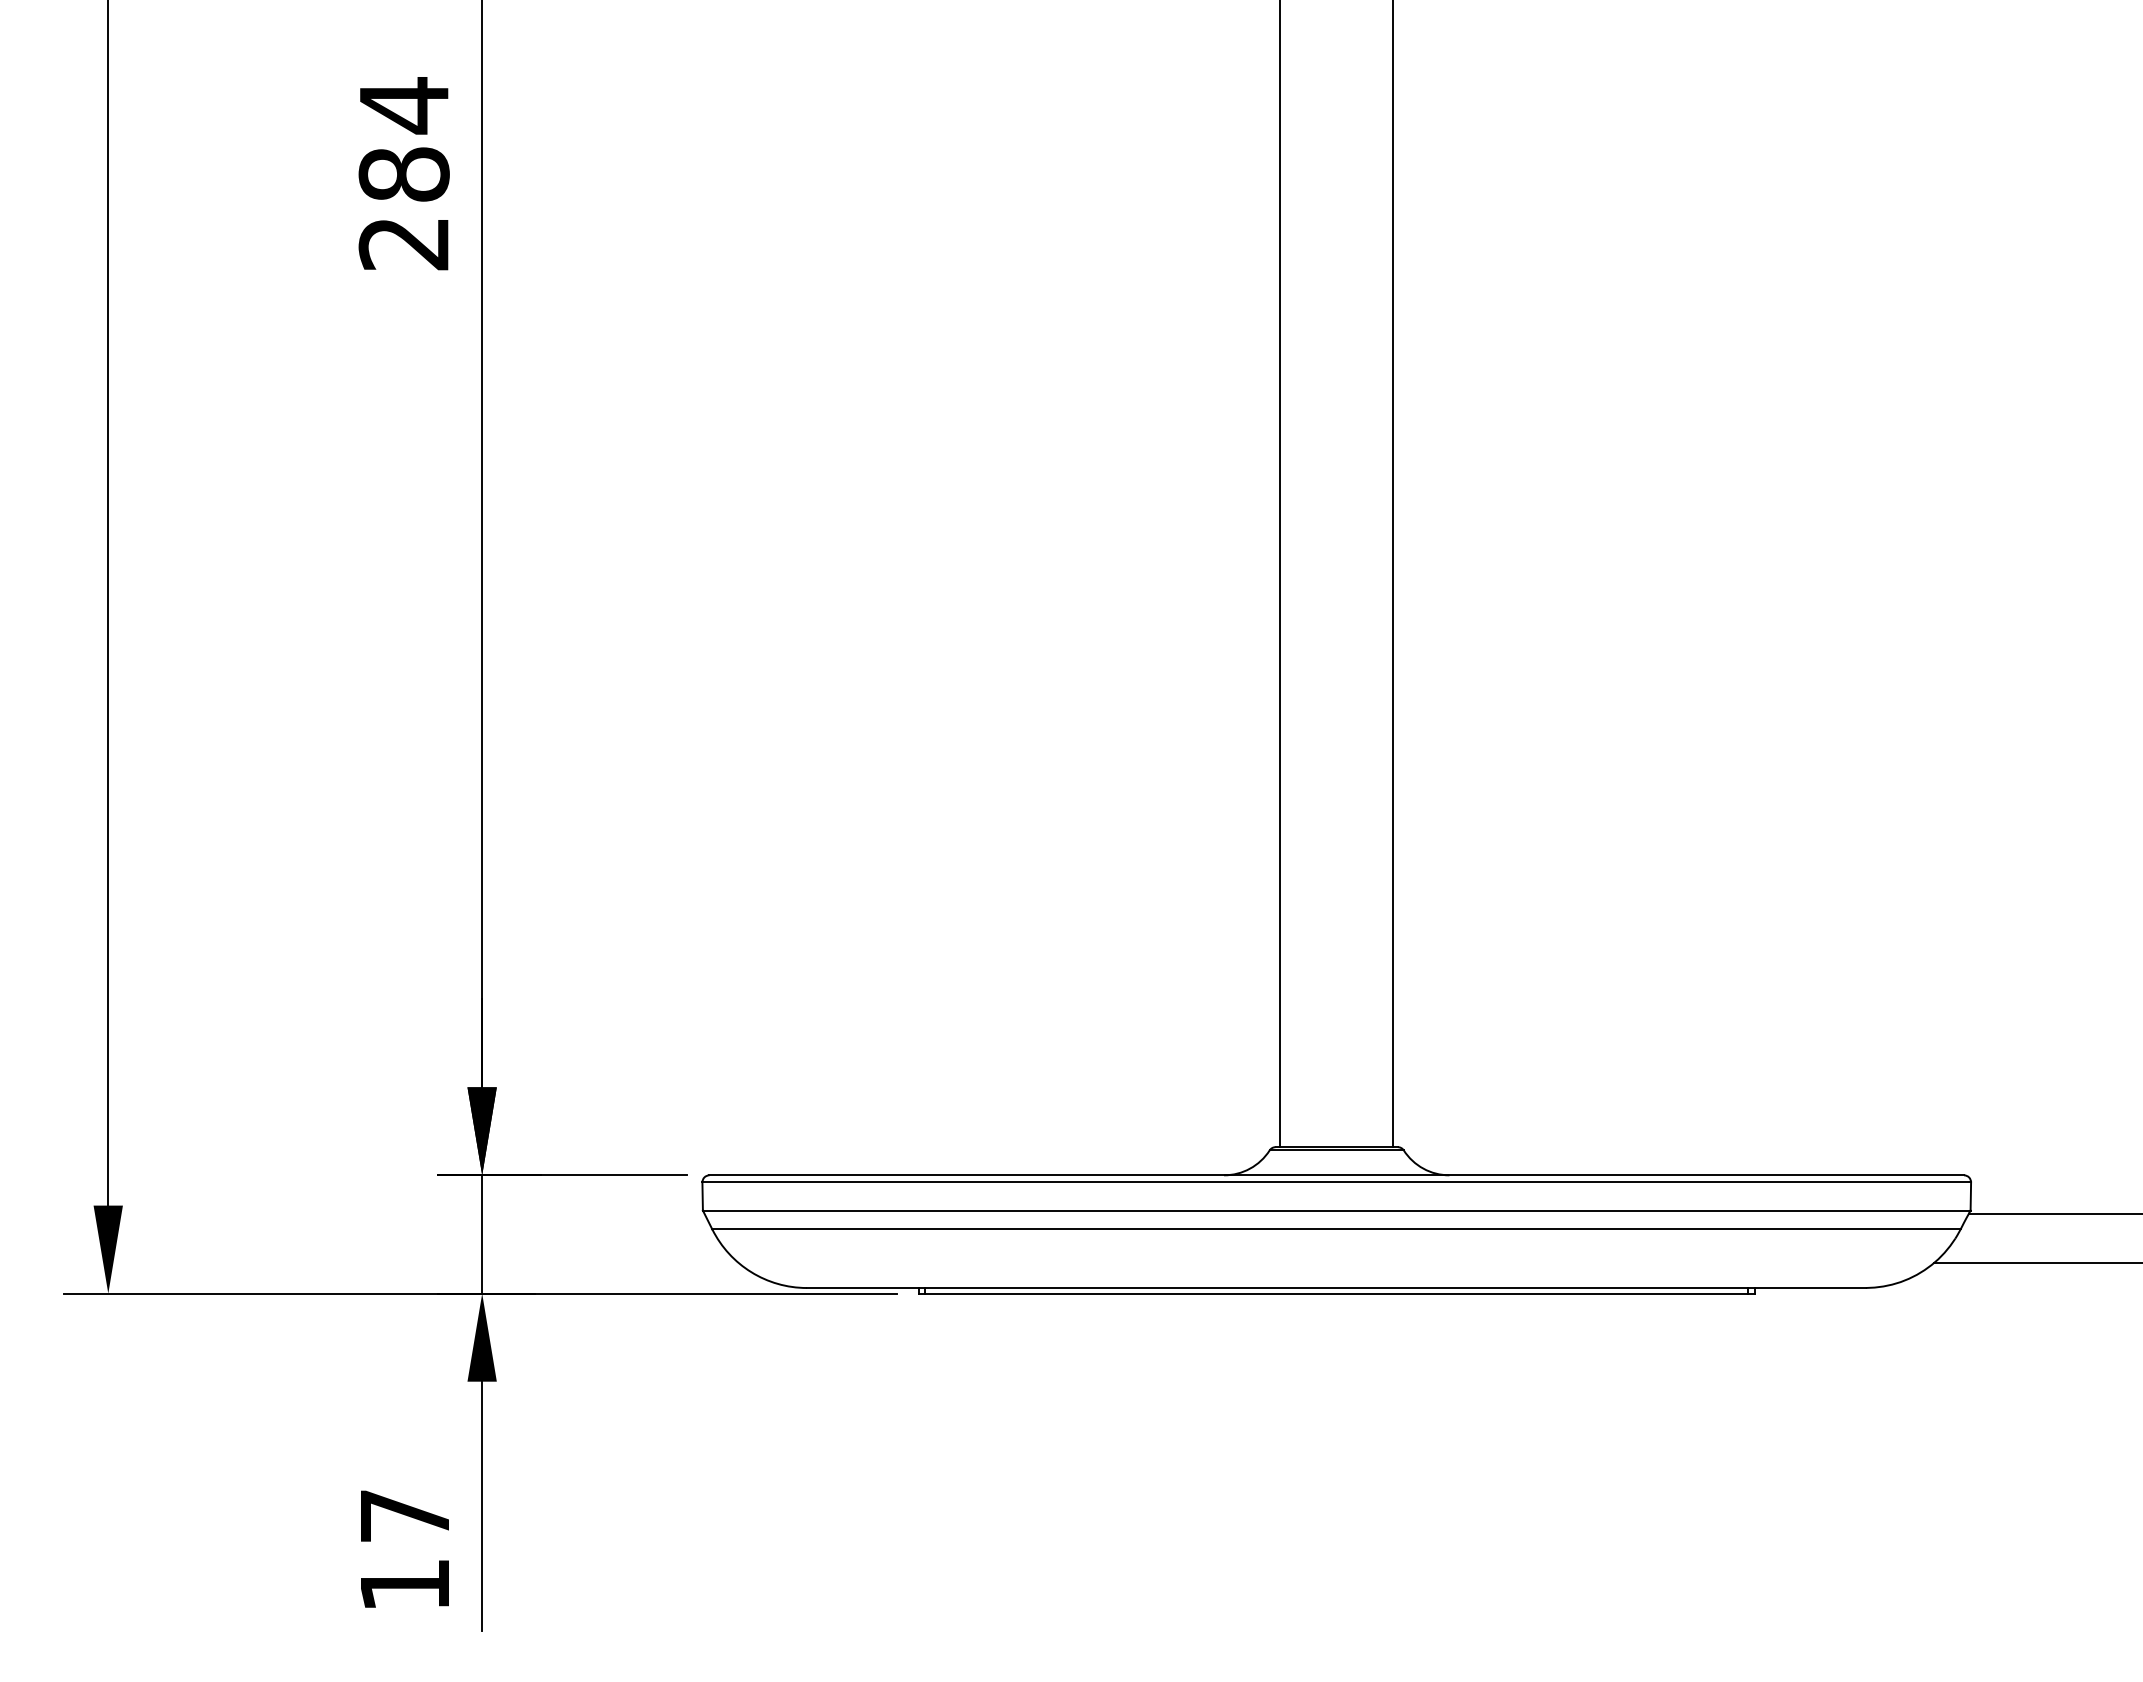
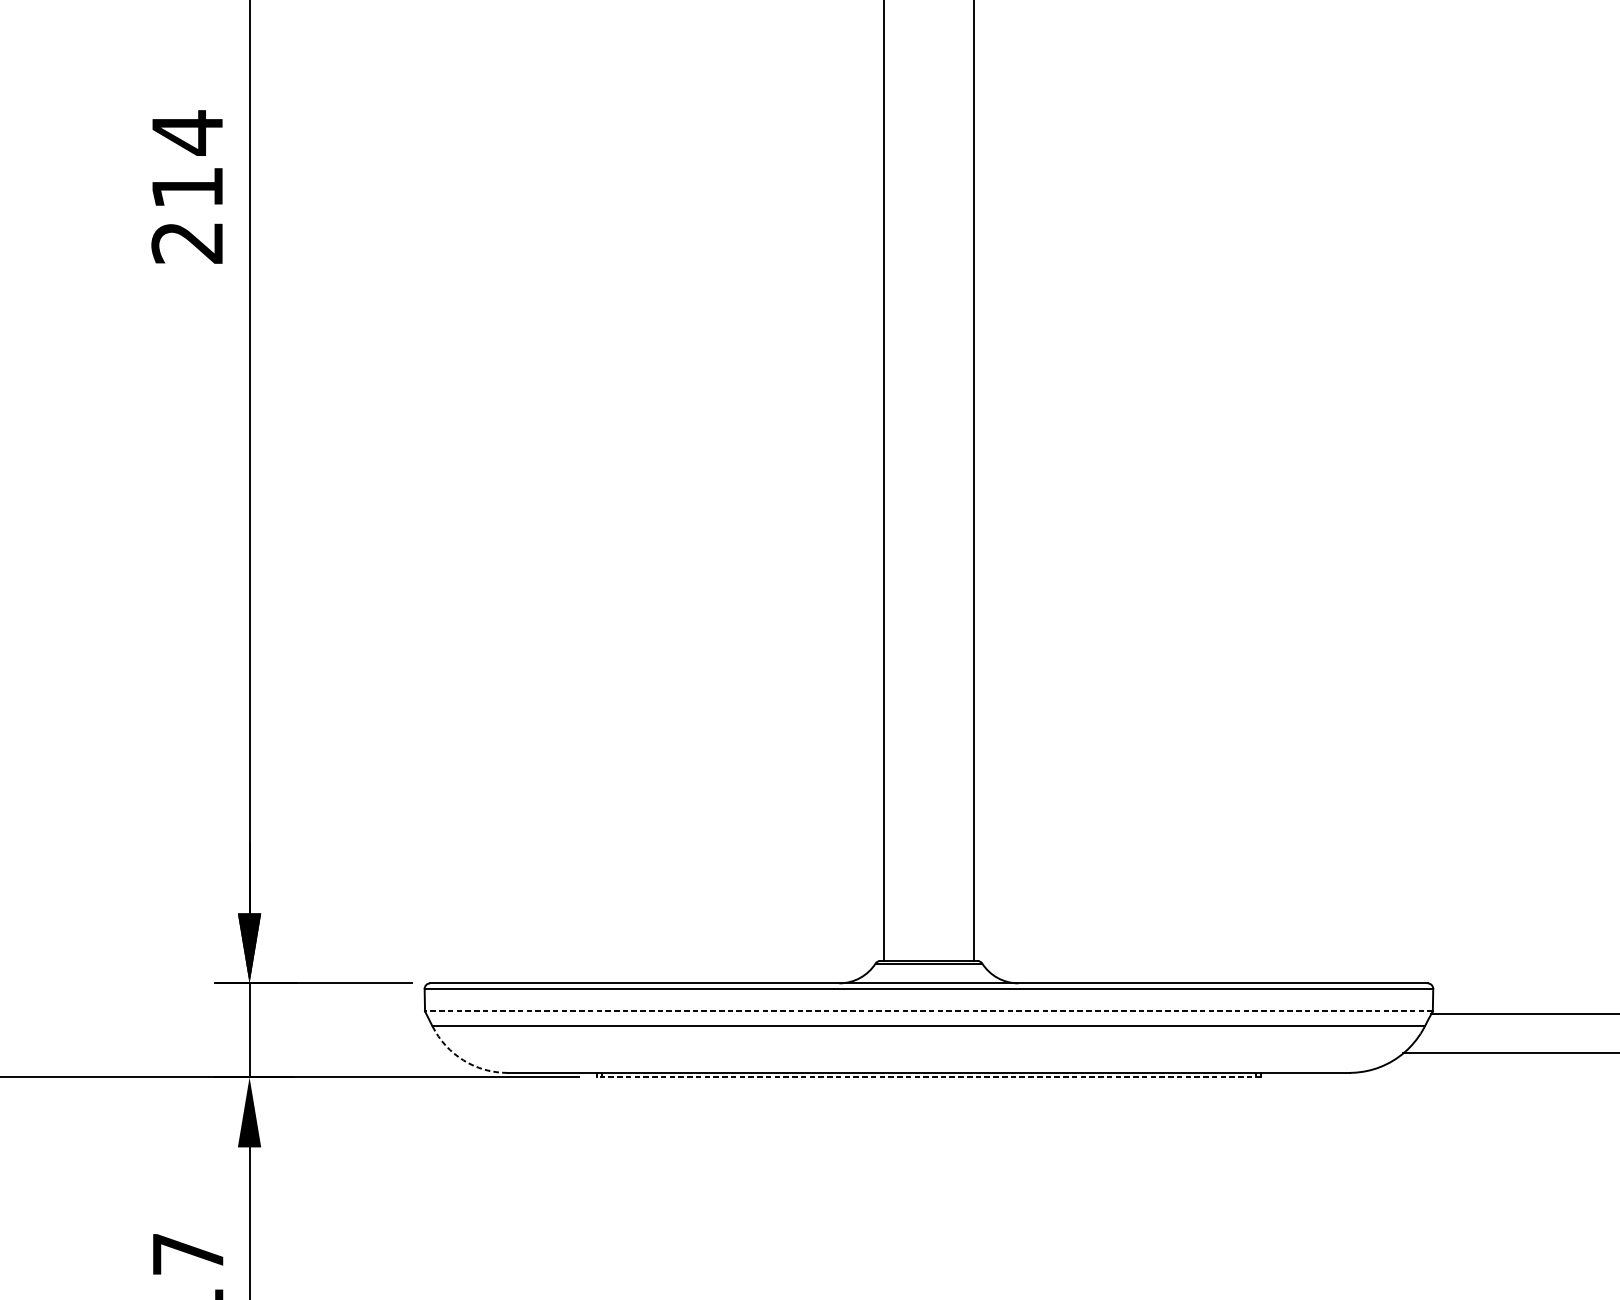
text: (403, 174) -> (187, 187), 284 -> 214
line: (1336, 1210) -> (928, 1011), solid -> dashed
arc: (751, 1272) -> (463, 1060), solid -> dashed
line: (1336, 1293) -> (928, 1077), solid -> dashed

